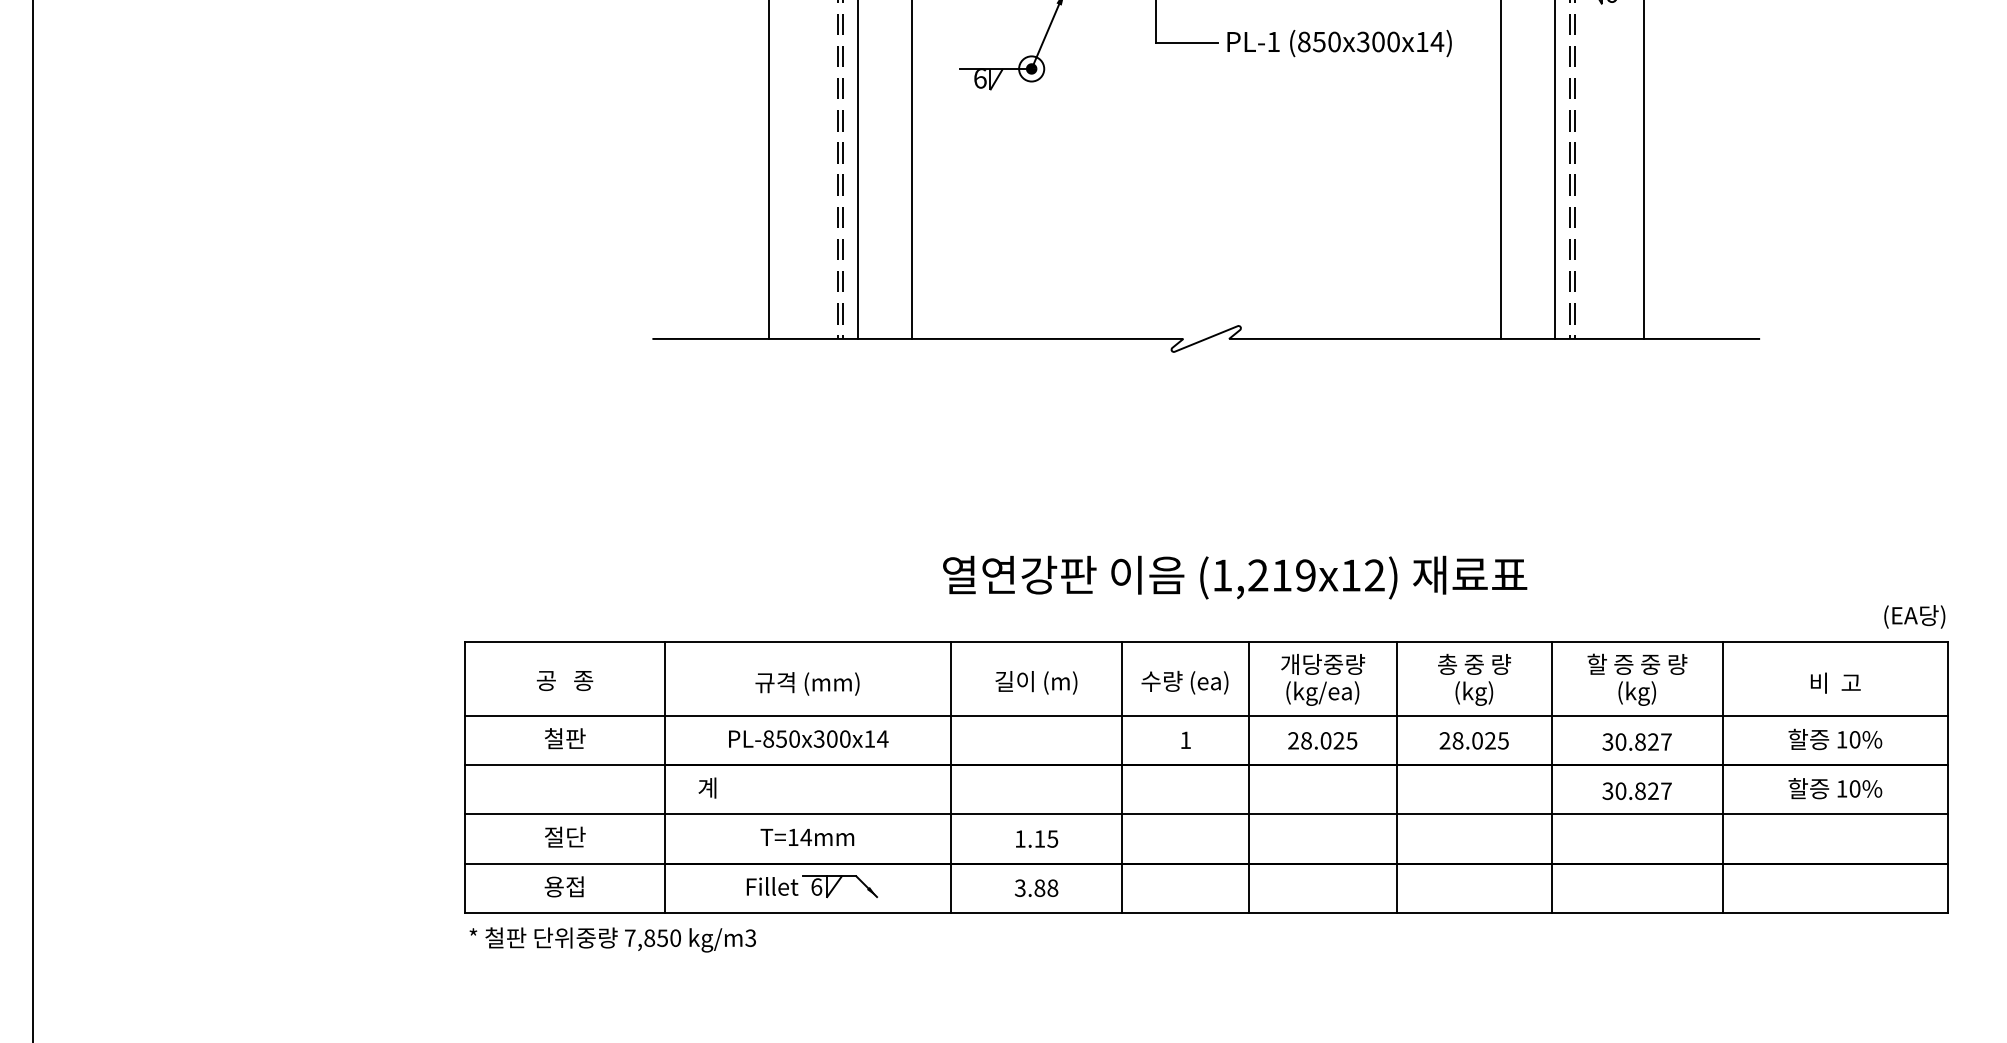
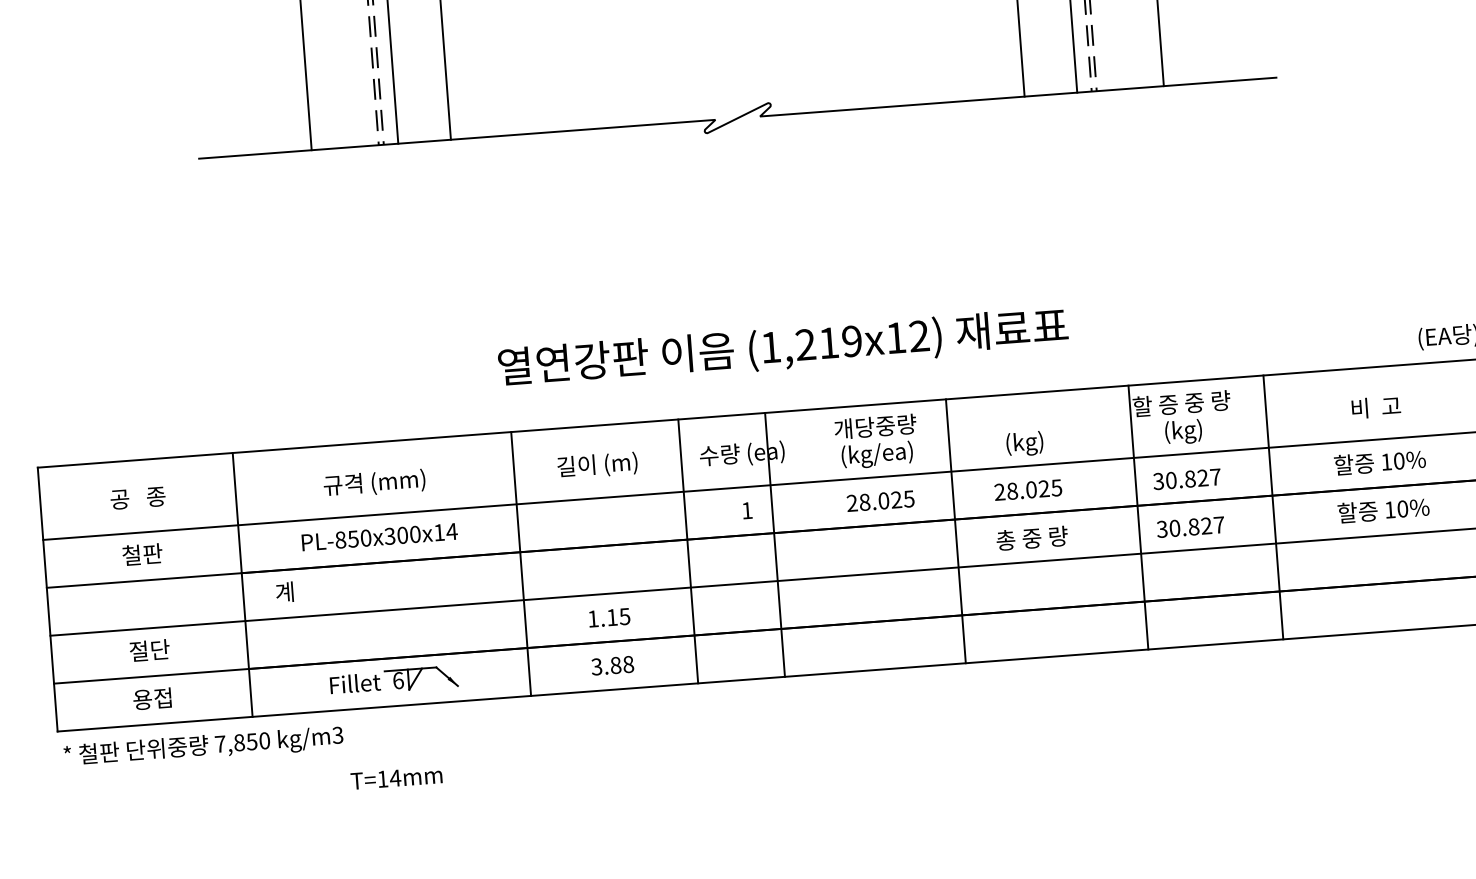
text: (1474, 663) -> (1032, 537), moved
line: (1248, 776) -> (774, 544), moved
line: (1551, 776) -> (1138, 516), moved
text: (807, 836) -> (396, 777), moved

